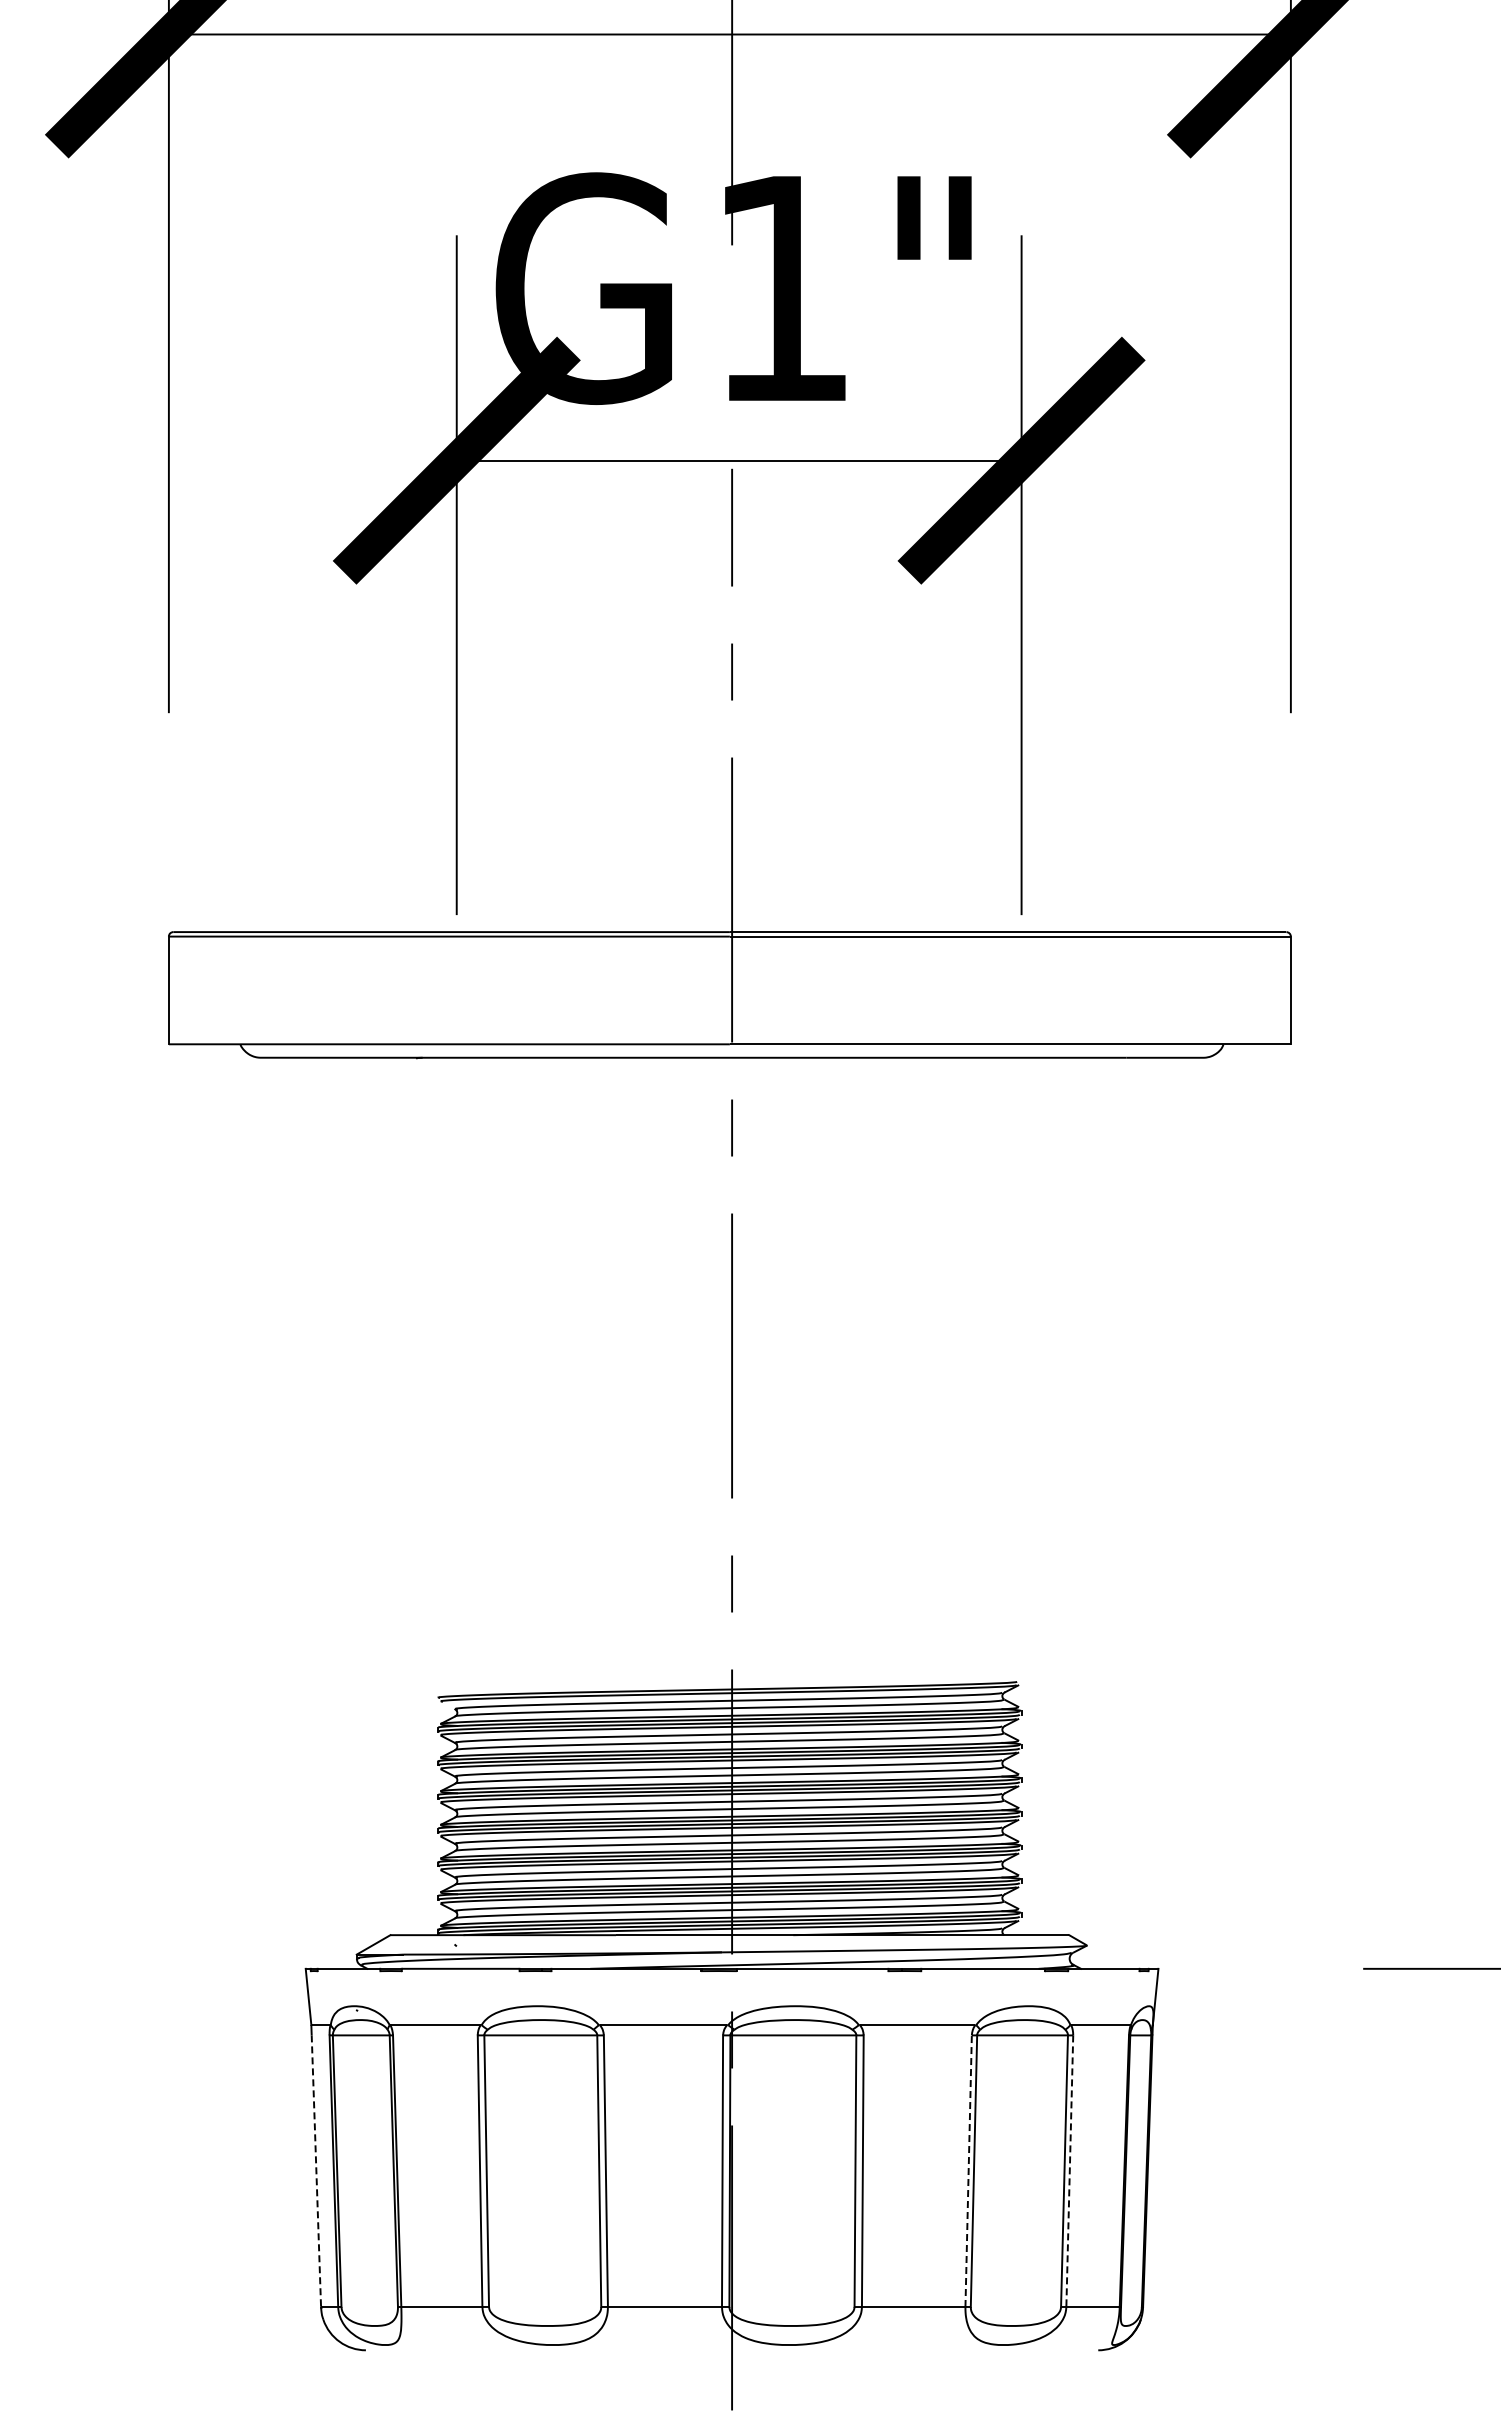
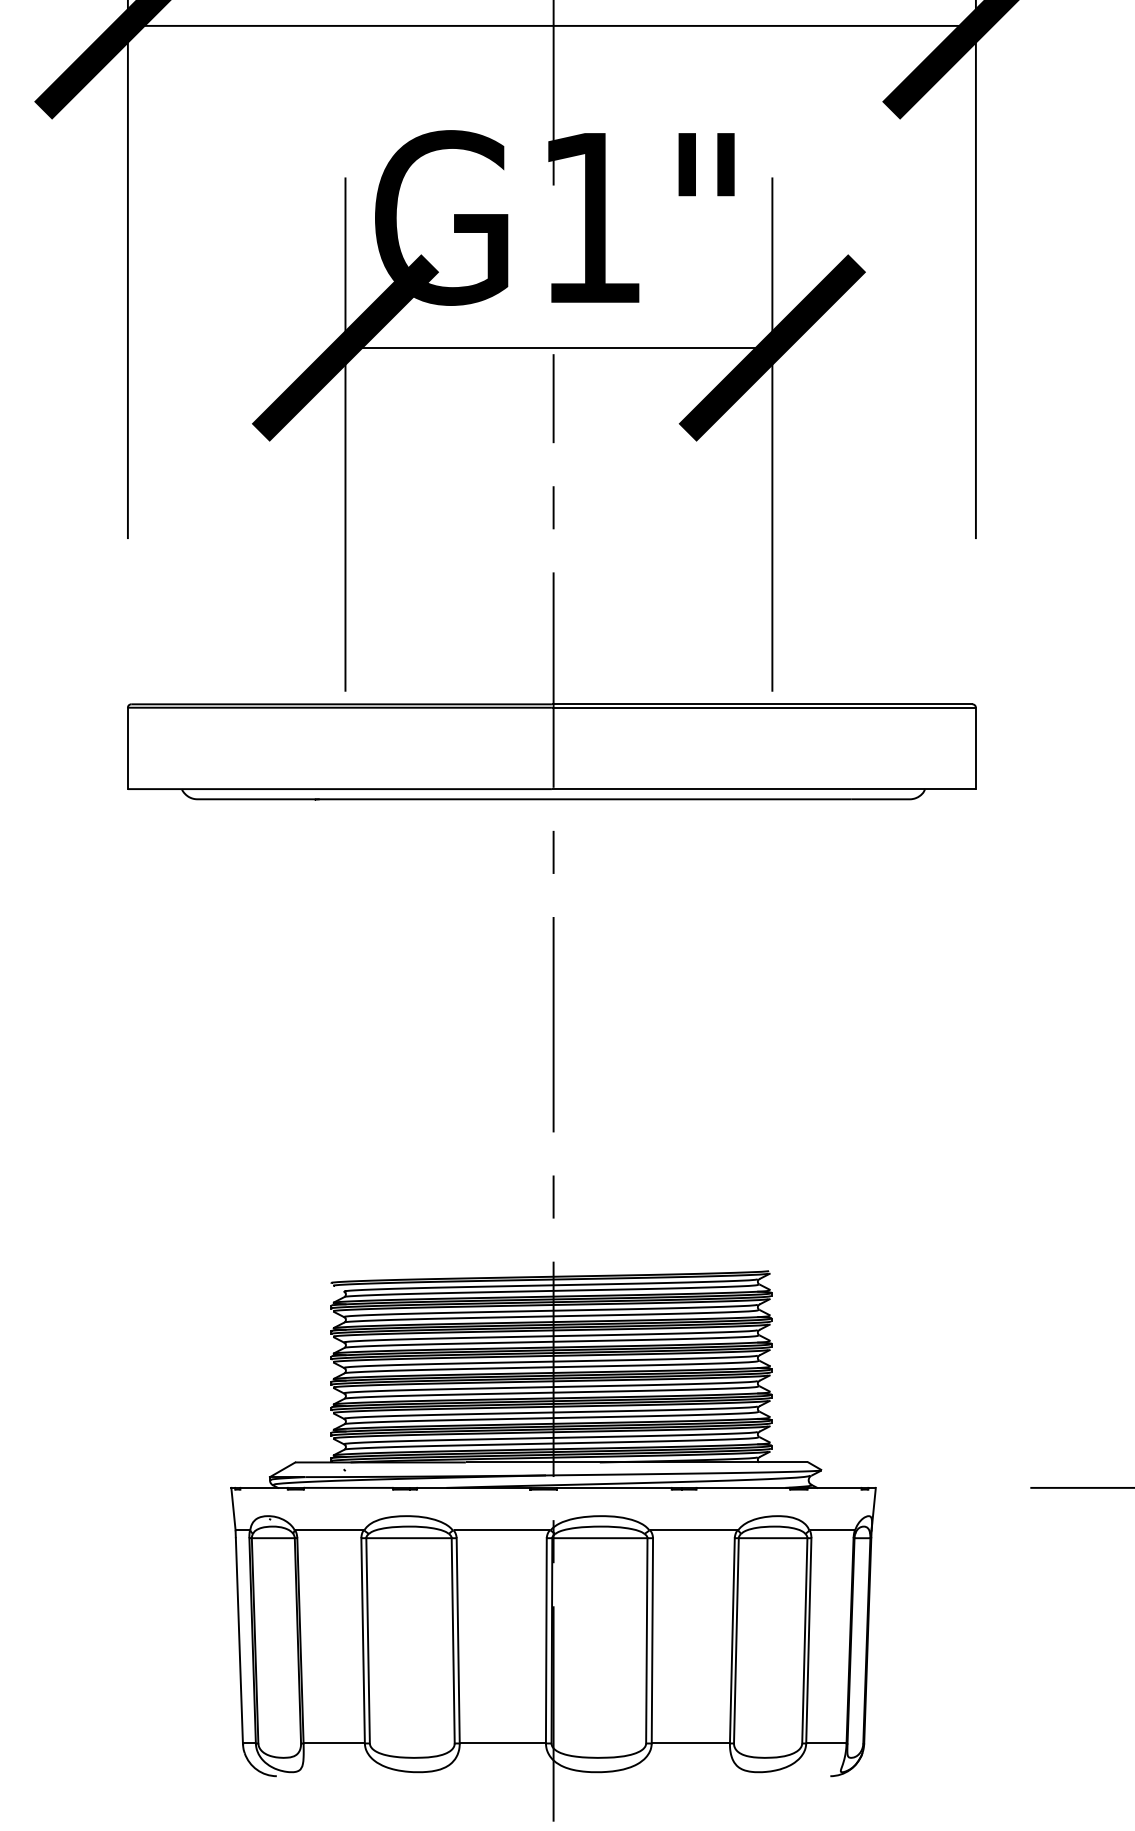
line: (316, 2171) -> (239, 1641), dashed -> solid
line: (968, 2171) -> (732, 1641), dashed -> solid
line: (1069, 2171) -> (808, 1641), dashed -> solid

